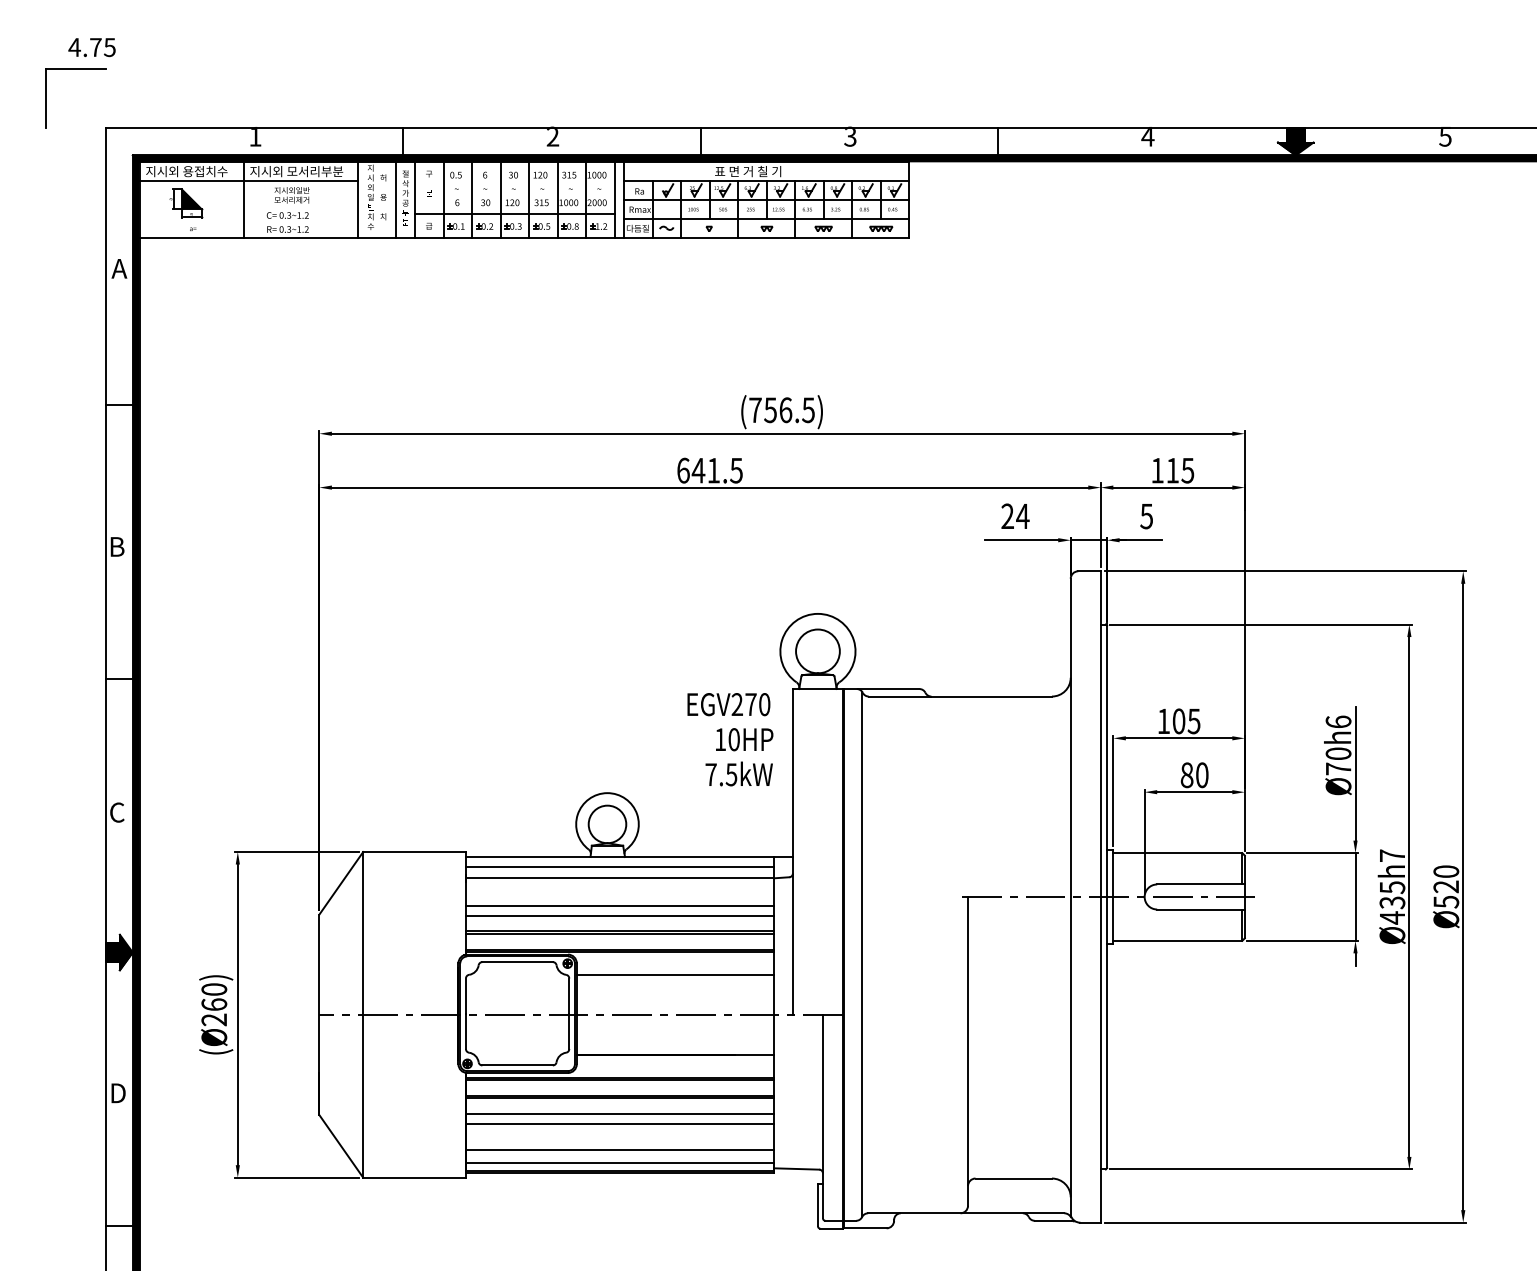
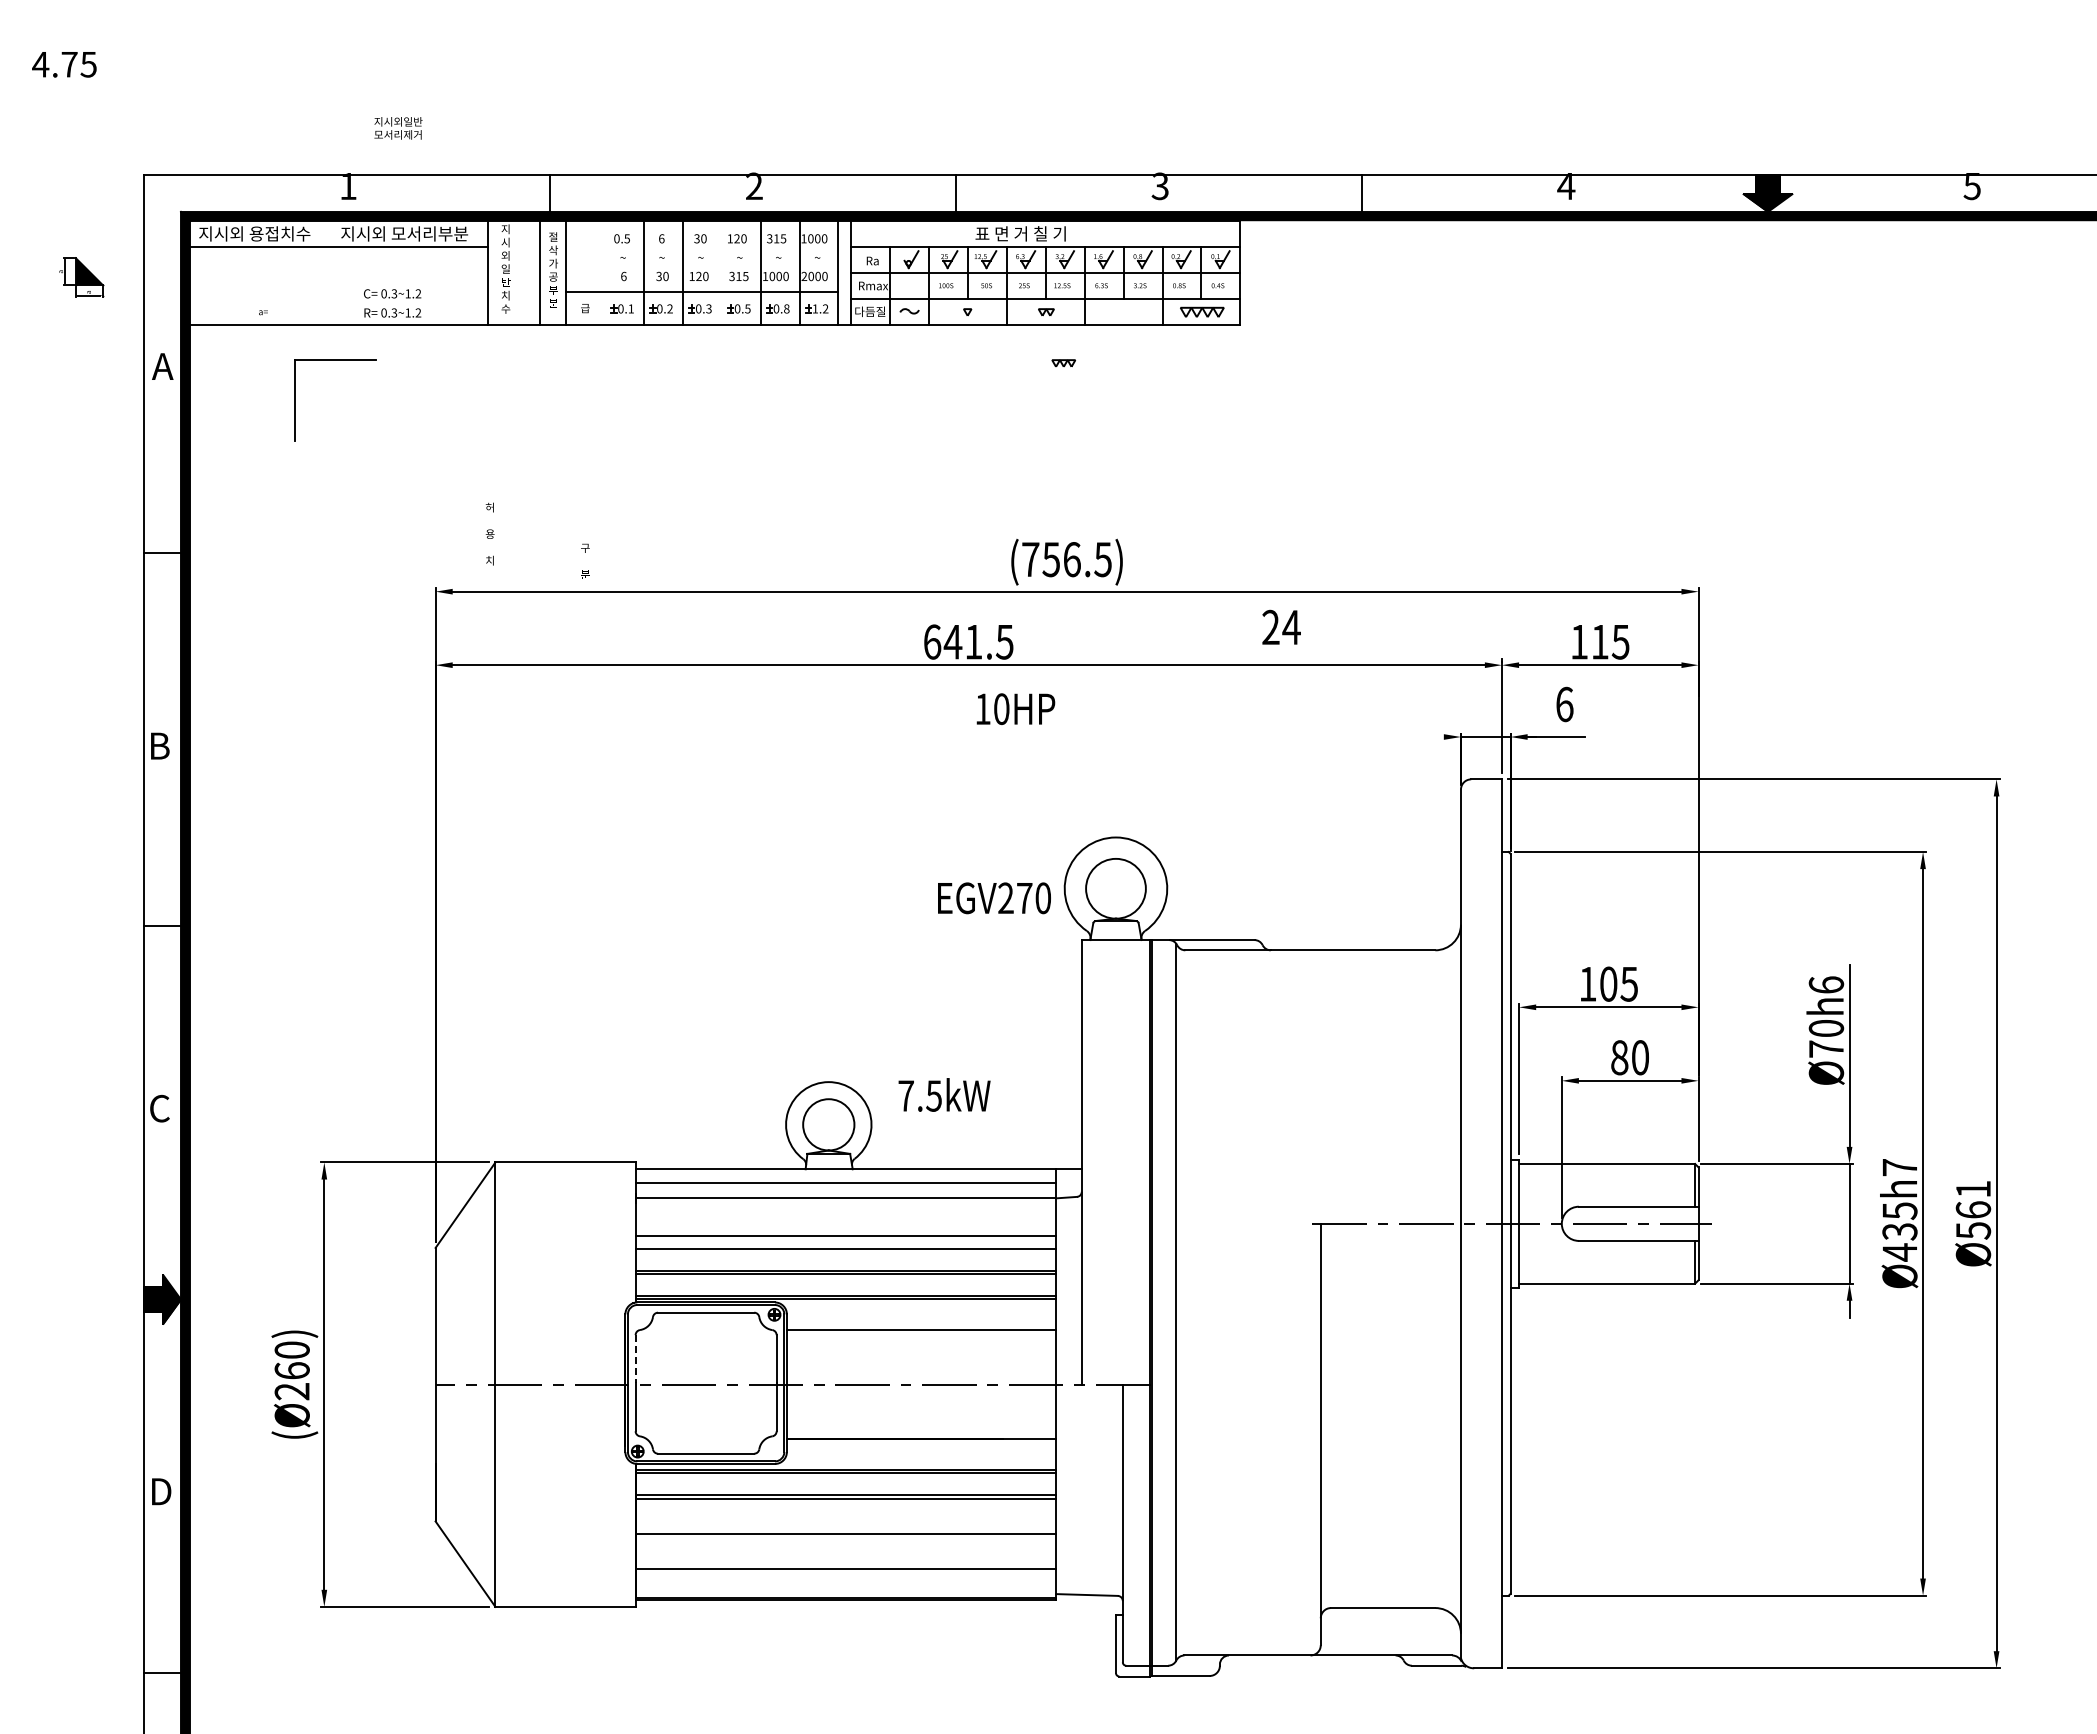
text: (92, 47) -> (64, 64), moved
part: (76, 69) -> (335, 360), moved
text: (429, 182) -> (585, 560), moved
text: (292, 195) -> (398, 128), moved
text: (383, 196) -> (489, 533), moved
line: (243, 199) -> (332, 272), removed
line: (443, 199) -> (605, 272), removed
line: (528, 199) -> (721, 272), removed
part: (185, 203) -> (81, 277), moved
part: (823, 229) -> (1063, 363), moved
part: (881, 229) -> (1202, 312), size x1.4
text: (1015, 515) -> (1281, 626), moved
text: (1146, 516) -> (1564, 704), 5 -> 6
line: (1021, 540) -> (1393, 737), removed
text: (728, 704) -> (994, 898), moved
text: (744, 739) -> (1015, 708), moved
text: (739, 773) -> (944, 1094), moved
text: (1446, 879) -> (1973, 1199), Ø520 -> Ø561
line: (465, 996) -> (635, 1359), solid -> dashed
line: (619, 1113) -> (845, 1519), removed
line: (619, 1162) -> (845, 1586), removed

